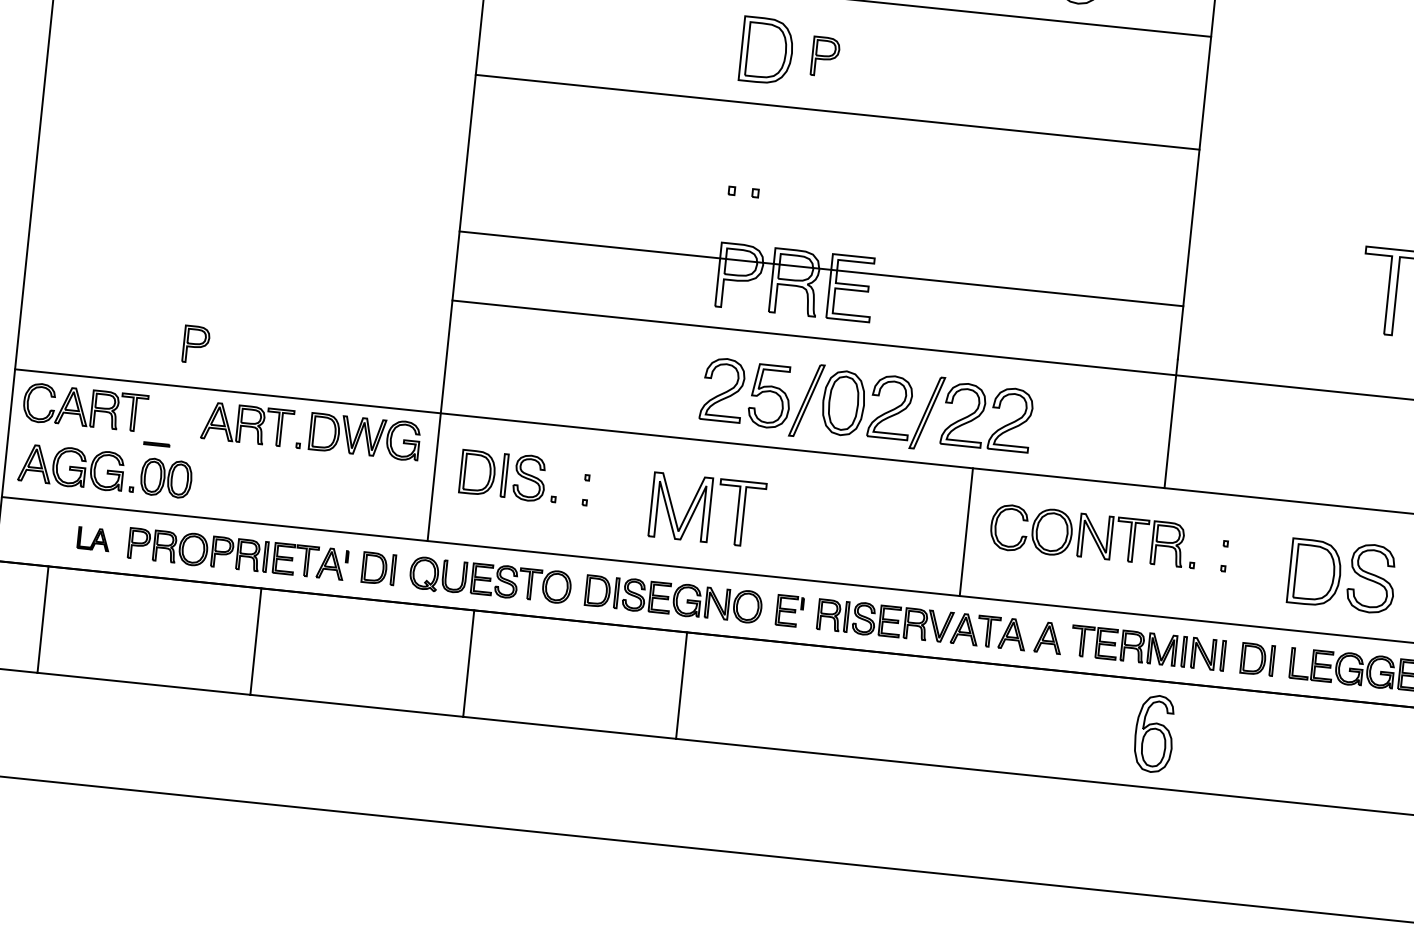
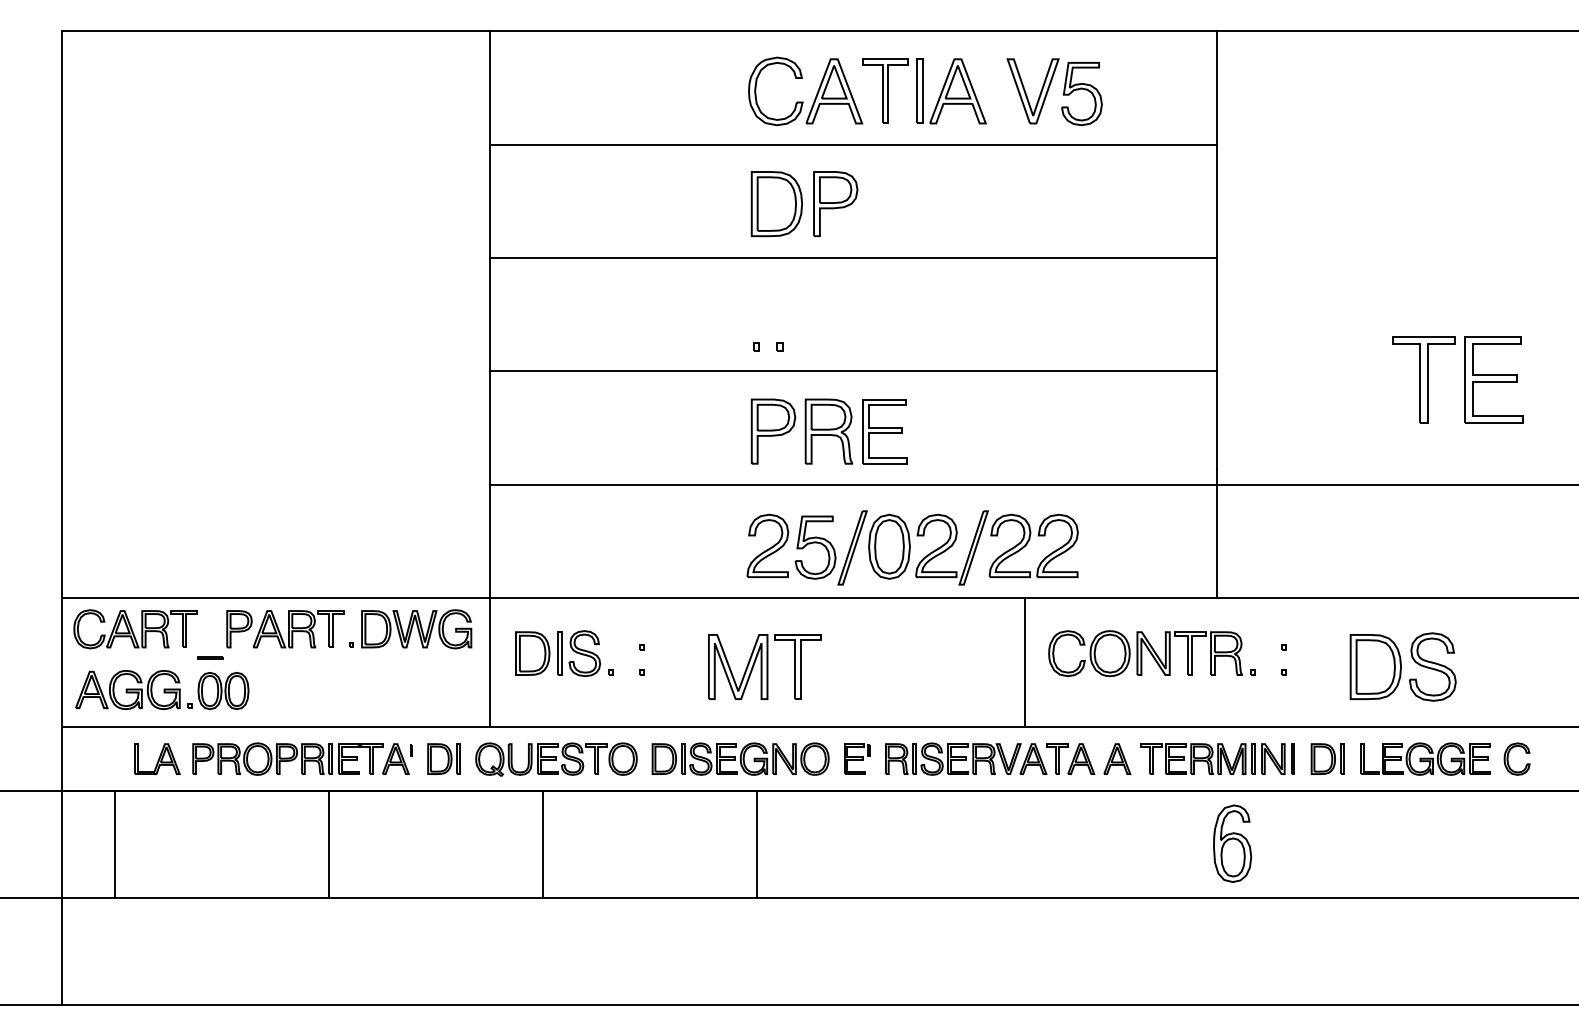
part: (825, 57) -> (835, 204), size x1.67
line: (821, 268) -> (853, 371), moved
part: (196, 345) -> (239, 629), moved
part: (93, 538) -> (157, 758), size x1.43

